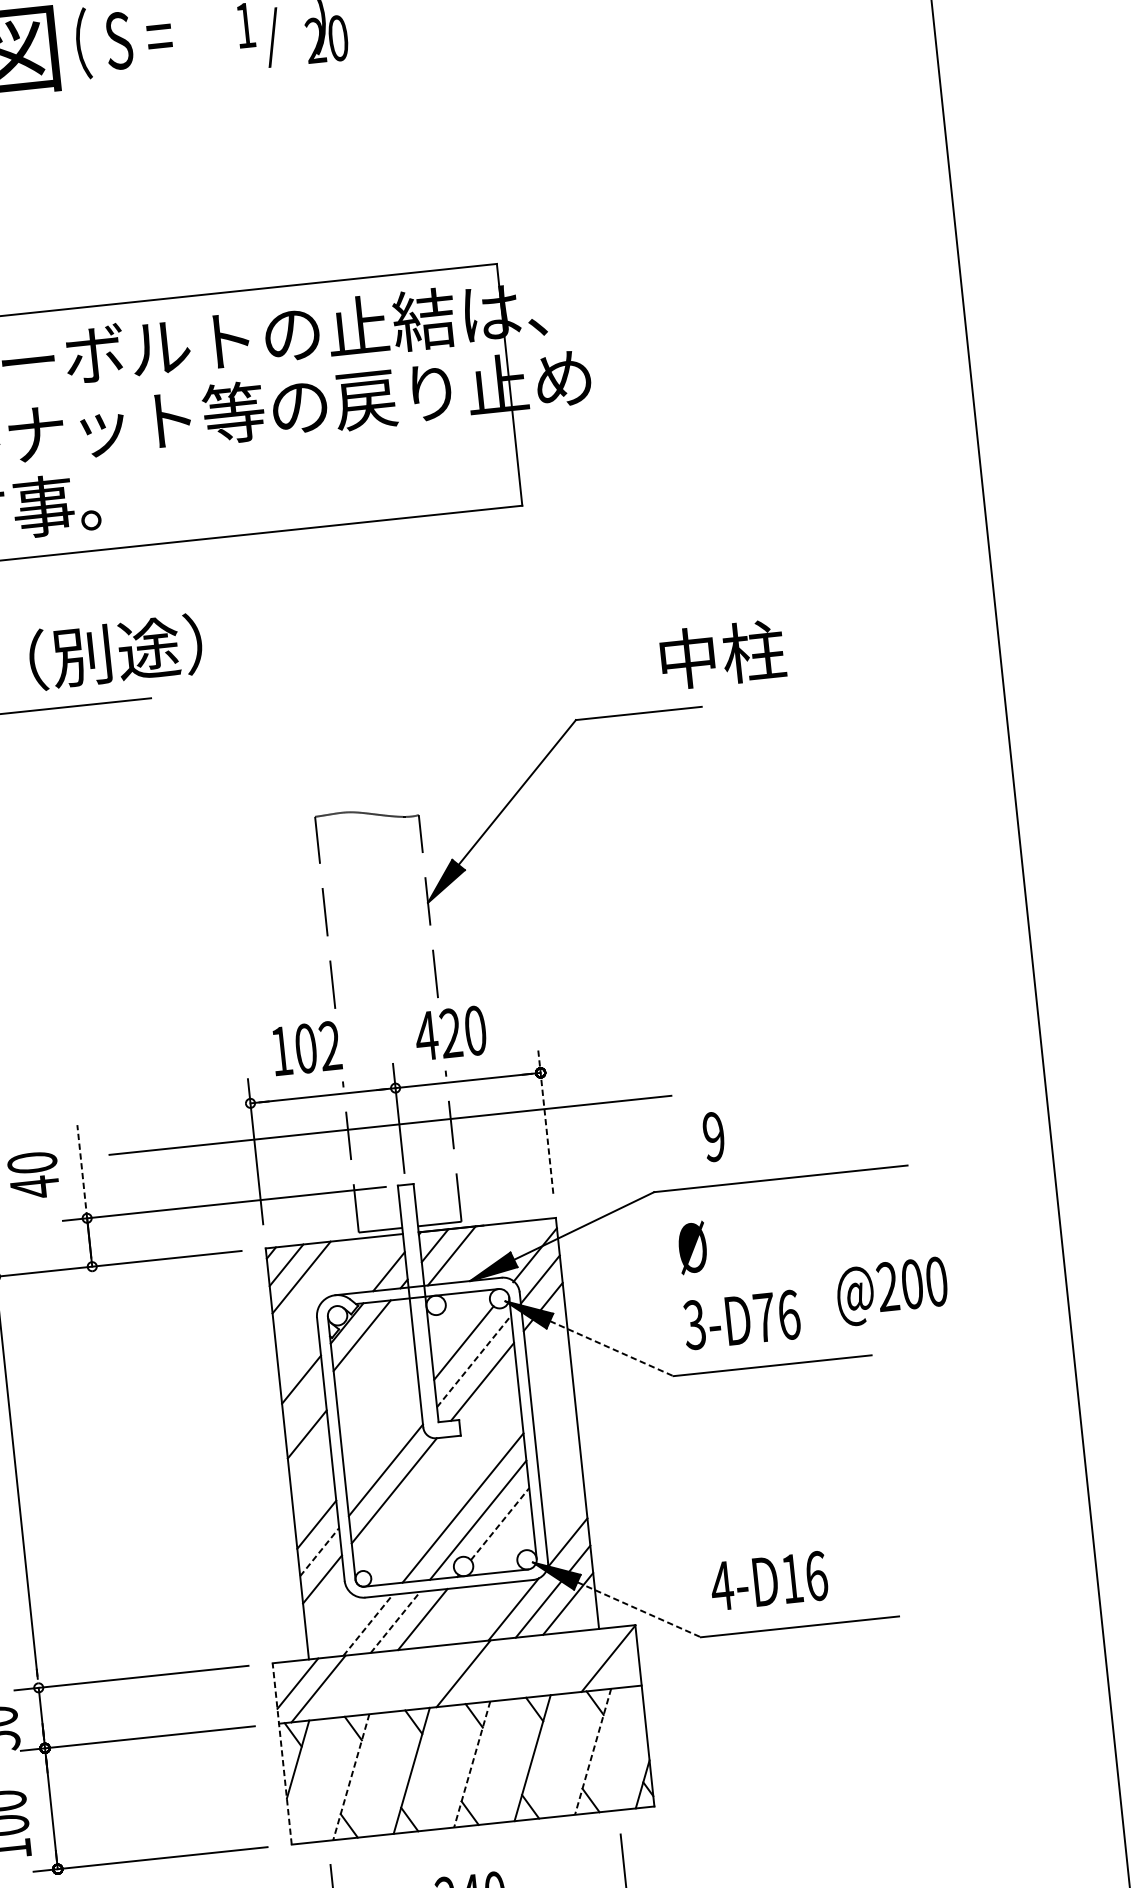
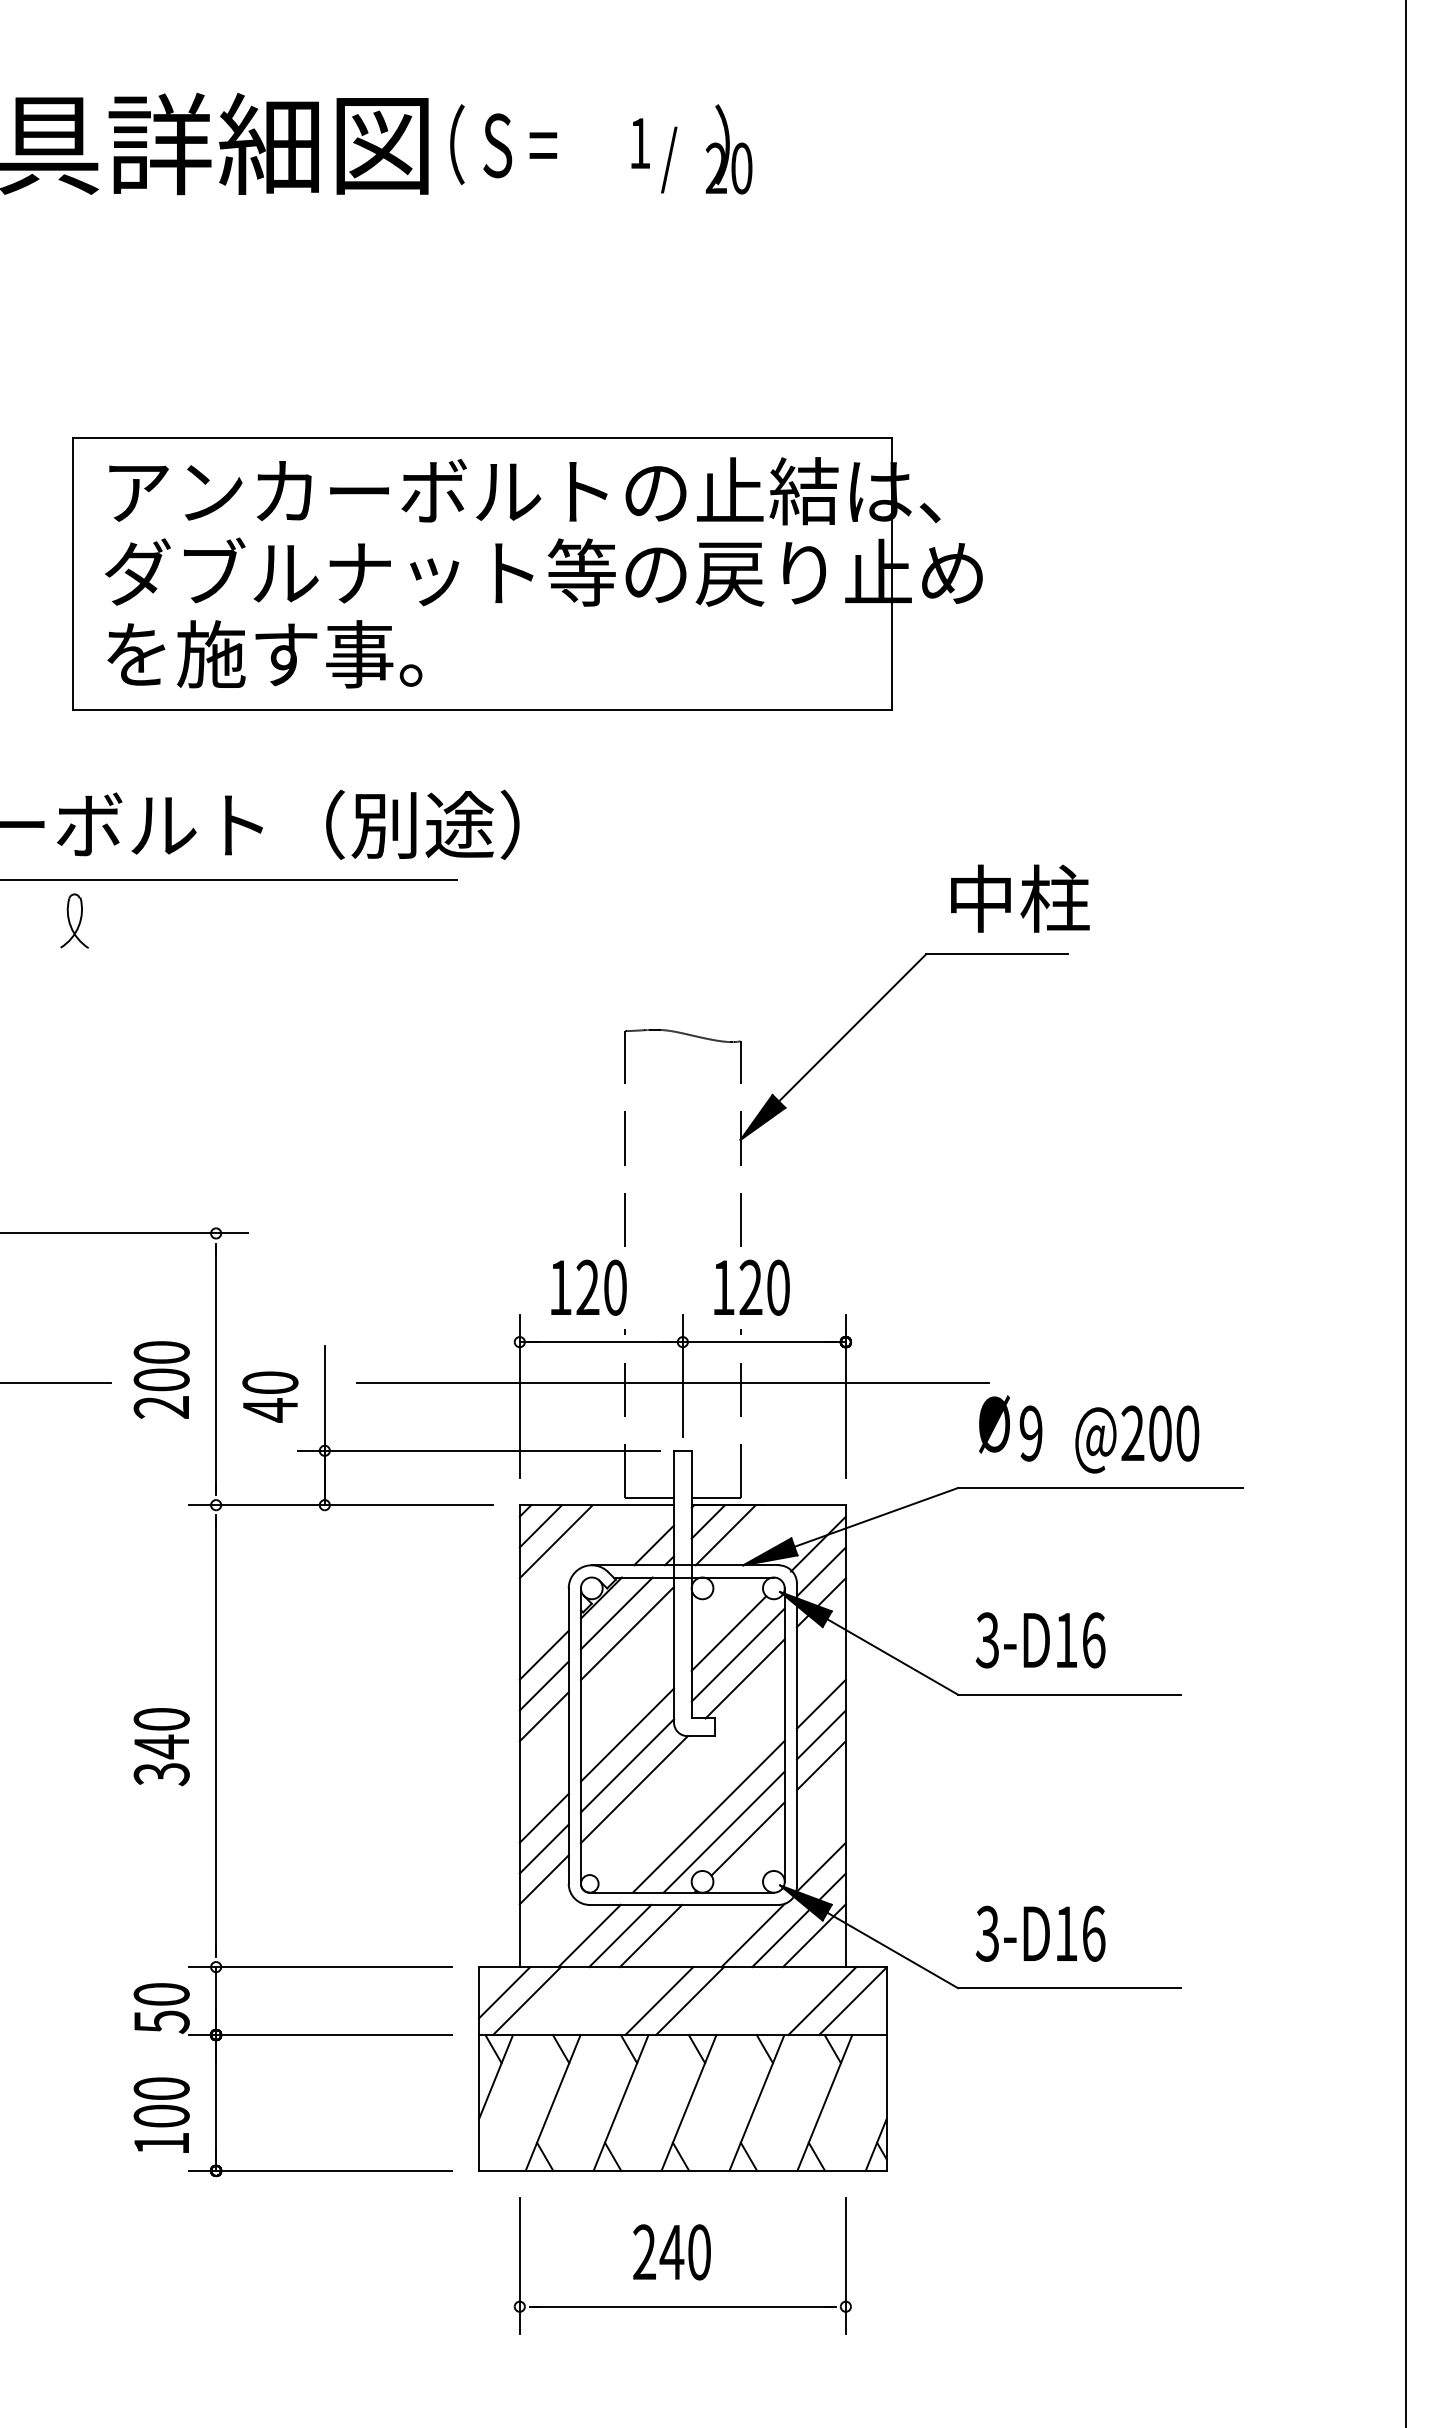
text: (723, 654) -> (1020, 898), moved
text: (426, 1035) -> (723, 1287), 420 -> 120
text: (318, 1047) -> (601, 1287), 102 -> 120
line: (545, 1121) -> (845, 1396), dashed -> solid
line: (81, 1170) -> (324, 1397), dashed -> solid
text: (692, 1247) -> (994, 1424), moved
text: (892, 1291) -> (1137, 1439), moved
text: (764, 1317) -> (1066, 1640), 3-D76 -> 3-D16
line: (611, 1348) -> (892, 1656), dashed -> solid
line: (373, 1352) -> (627, 1633), added
line: (474, 1361) -> (738, 1655), dashed -> solid
line: (551, 1396) -> (820, 1703), added
line: (303, 1406) -> (543, 1685), added
line: (554, 1424) -> (820, 1734), added
line: (383, 1442) -> (627, 1734), added
line: (557, 1451) -> (820, 1765), added
line: (500, 1524) -> (748, 1839), dashed -> solid
line: (319, 1552) -> (544, 1849), dashed -> solid
text: (721, 1585) -> (987, 1933), 4-D16 -> 3-D16
line: (639, 1609) -> (892, 1950), dashed -> solid
line: (395, 1622) -> (620, 1936), dashed -> solid
line: (368, 1624) -> (589, 1935), dashed -> solid
line: (581, 1661) -> (822, 2001), added
line: (436, 1677) -> (659, 2001), added
line: (592, 1752) -> (824, 2103), dashed -> solid
line: (282, 1754) -> (479, 2069), dashed -> solid
line: (471, 1765) -> (688, 2103), dashed -> solid
line: (350, 1777) -> (552, 2103), dashed -> solid

